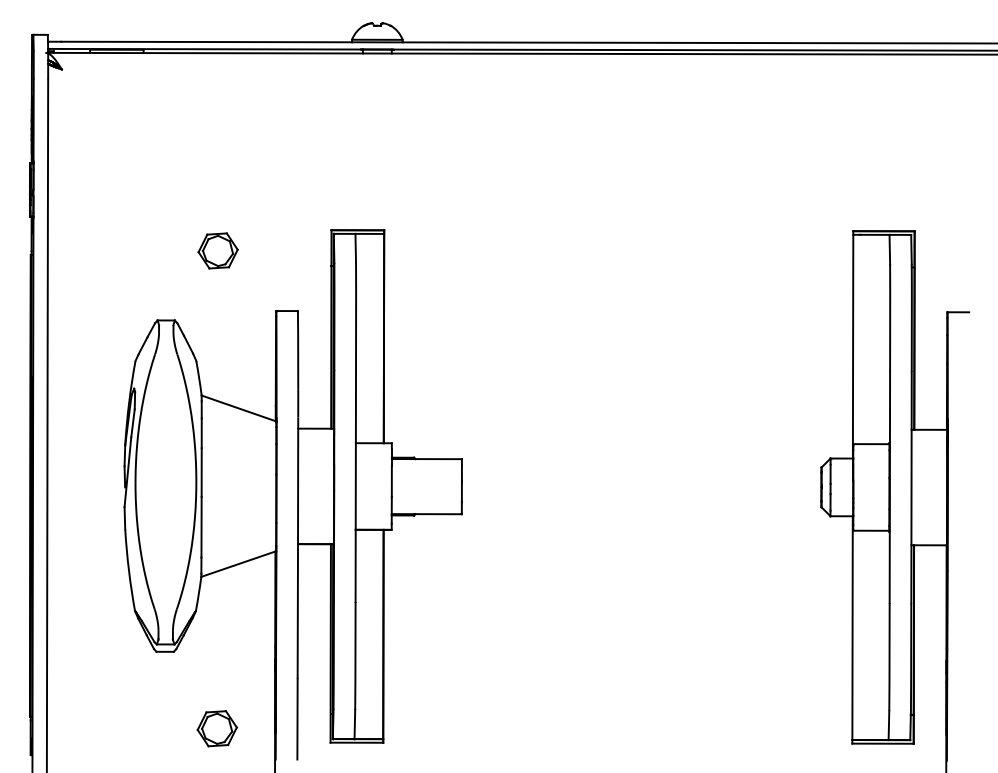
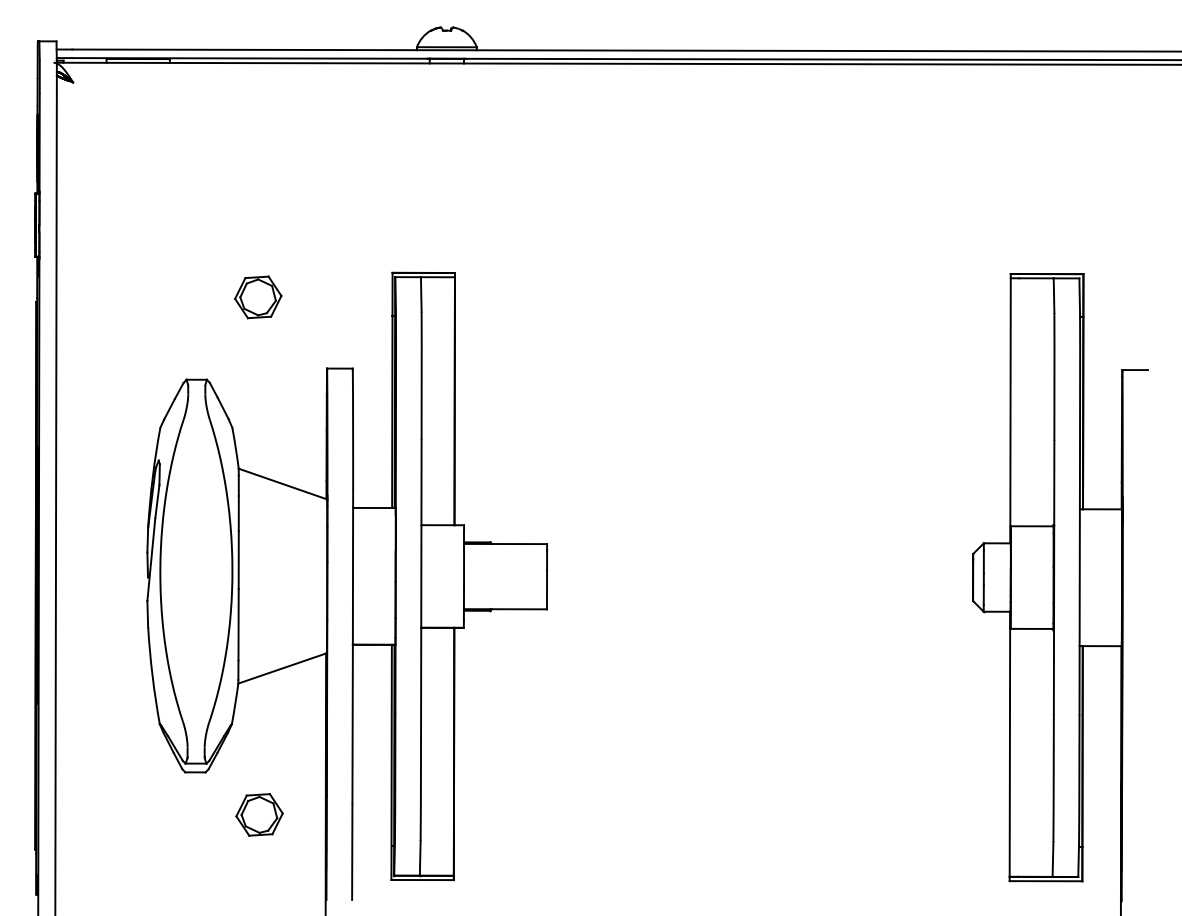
part: (216, 728) -> (258, 814), moved

